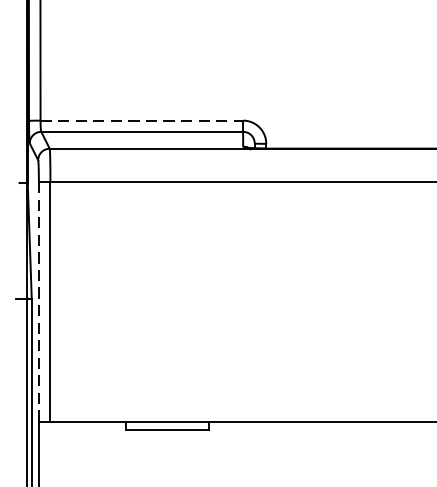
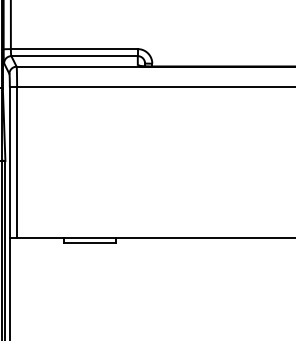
line: (142, 121) -> (74, 49), dashed -> solid
line: (38, 301) -> (9, 162), dashed -> solid

